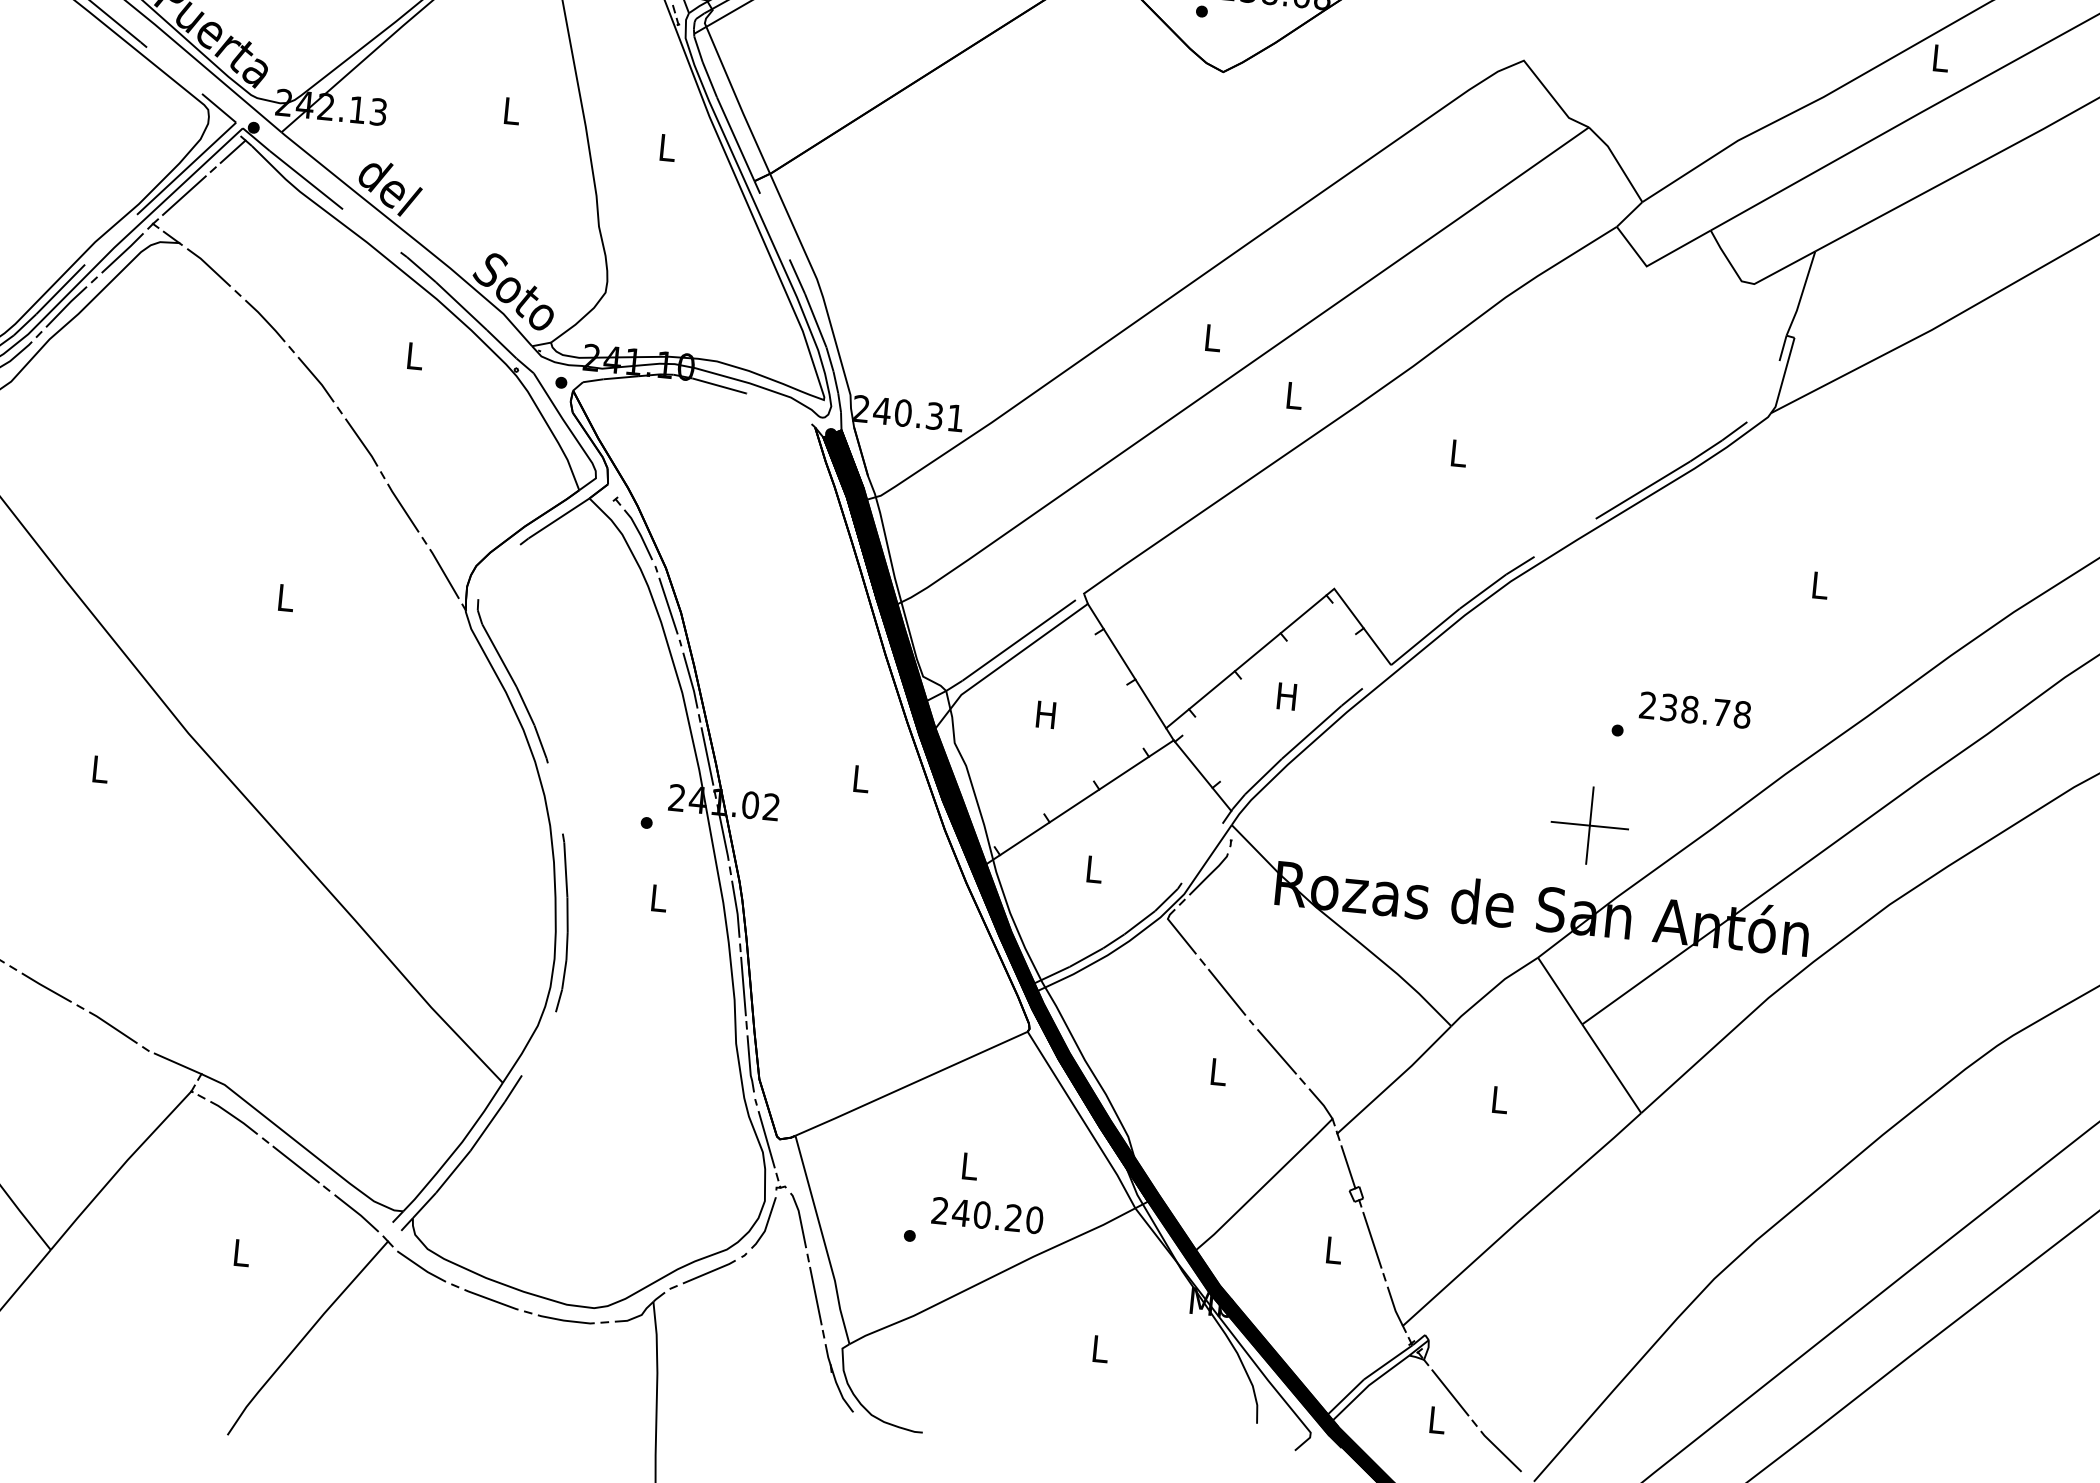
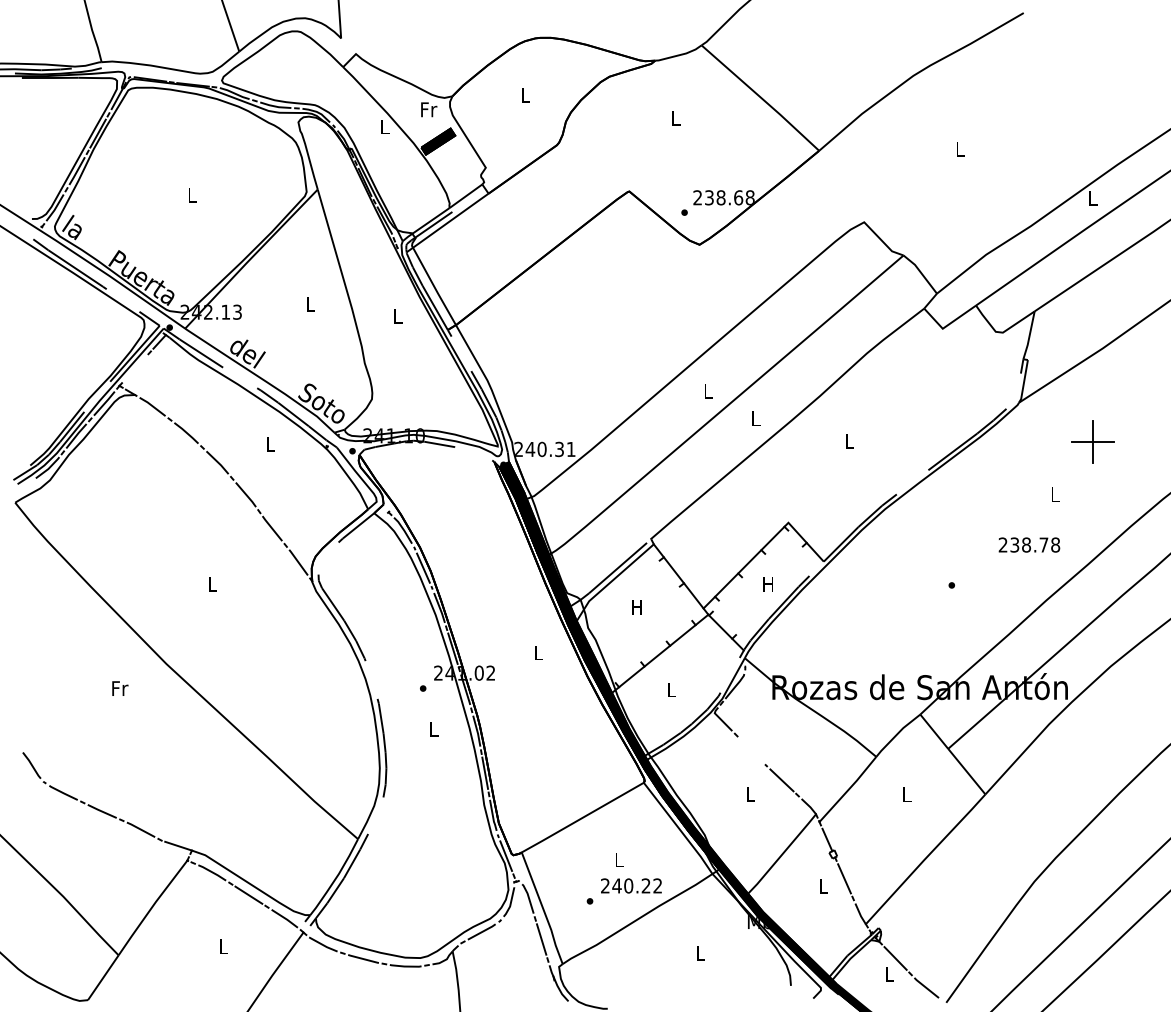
line: (183, 195) -> (134, 368), removed
text: (1695, 709) -> (1029, 544), moved
text: (101, 769) -> (120, 688), L -> Fr
part: (1589, 824) -> (1092, 441), moved
line: (1227, 992) -> (751, 750), removed
text: (1034, 1219) -> (657, 885), 240.20 -> 240.22

